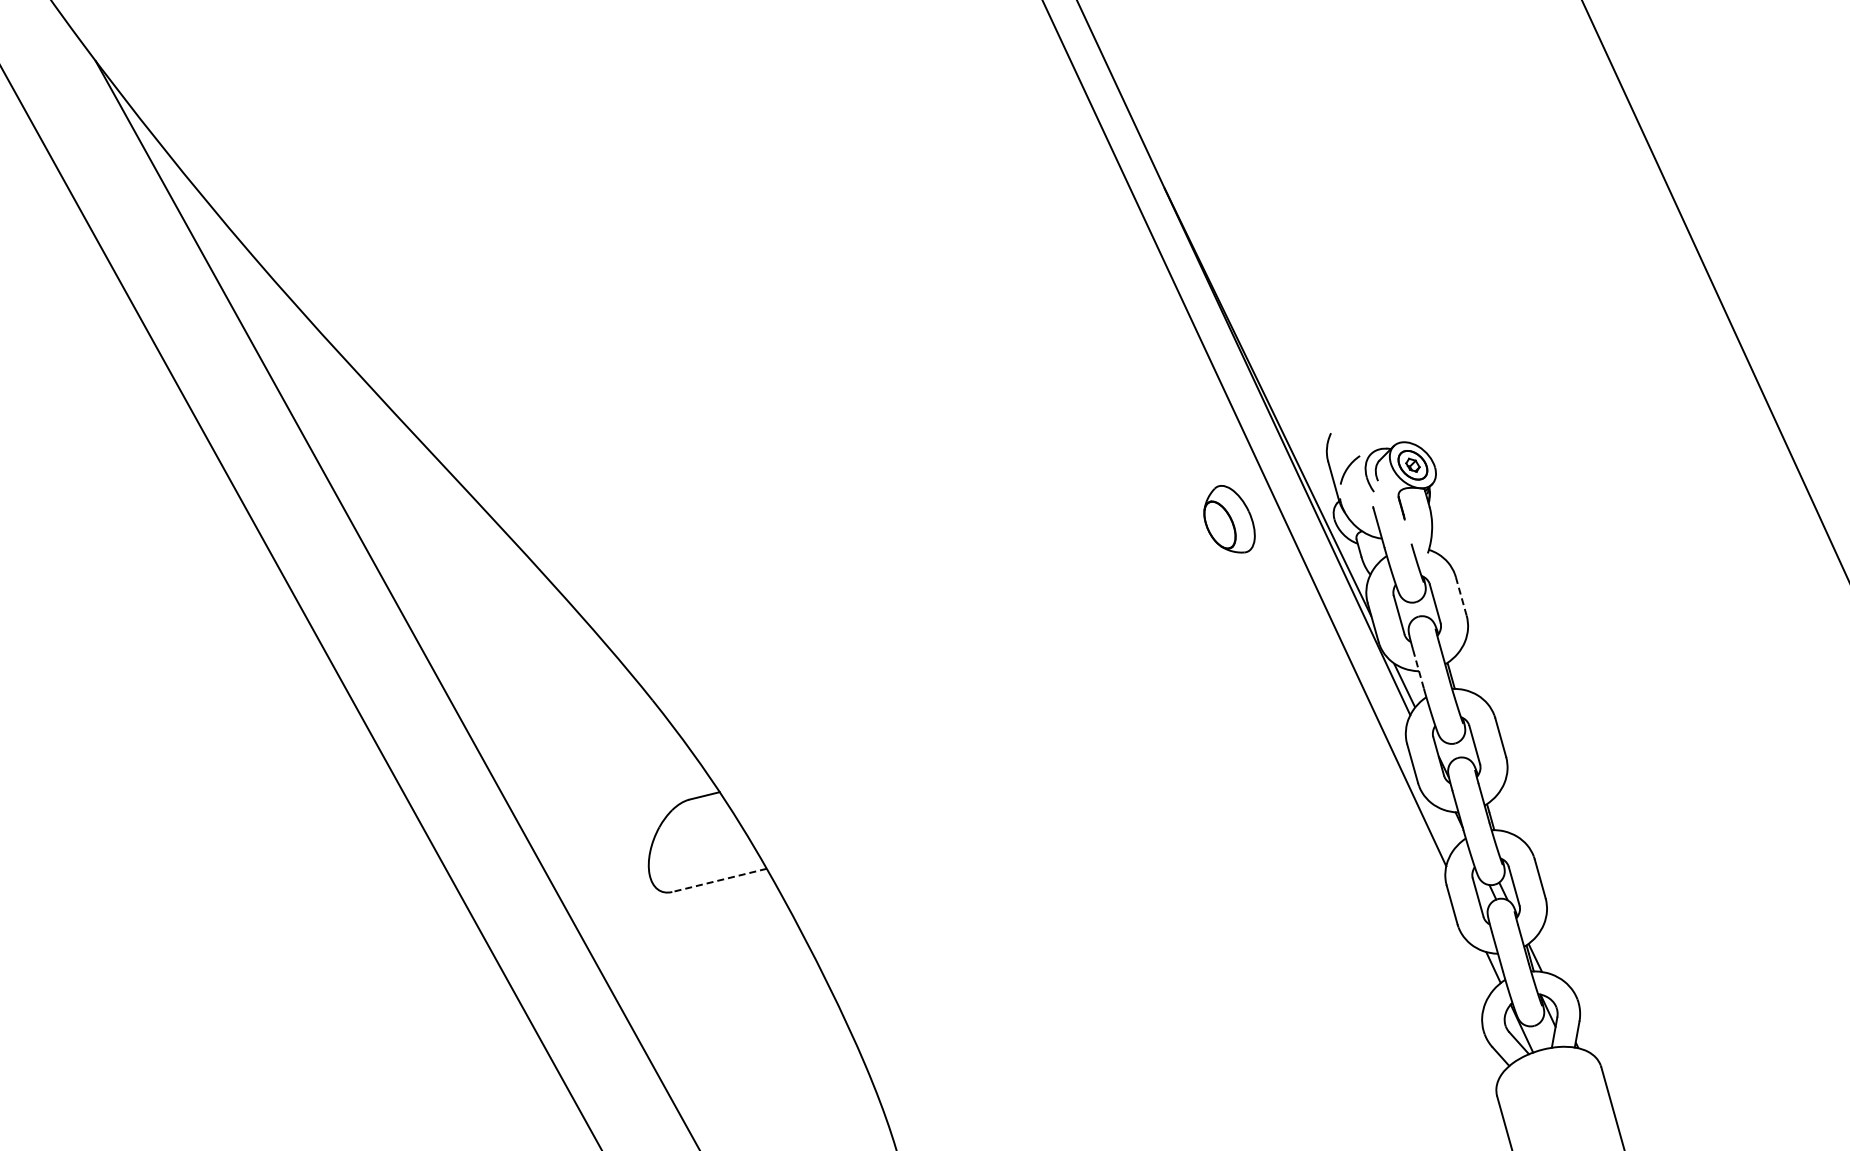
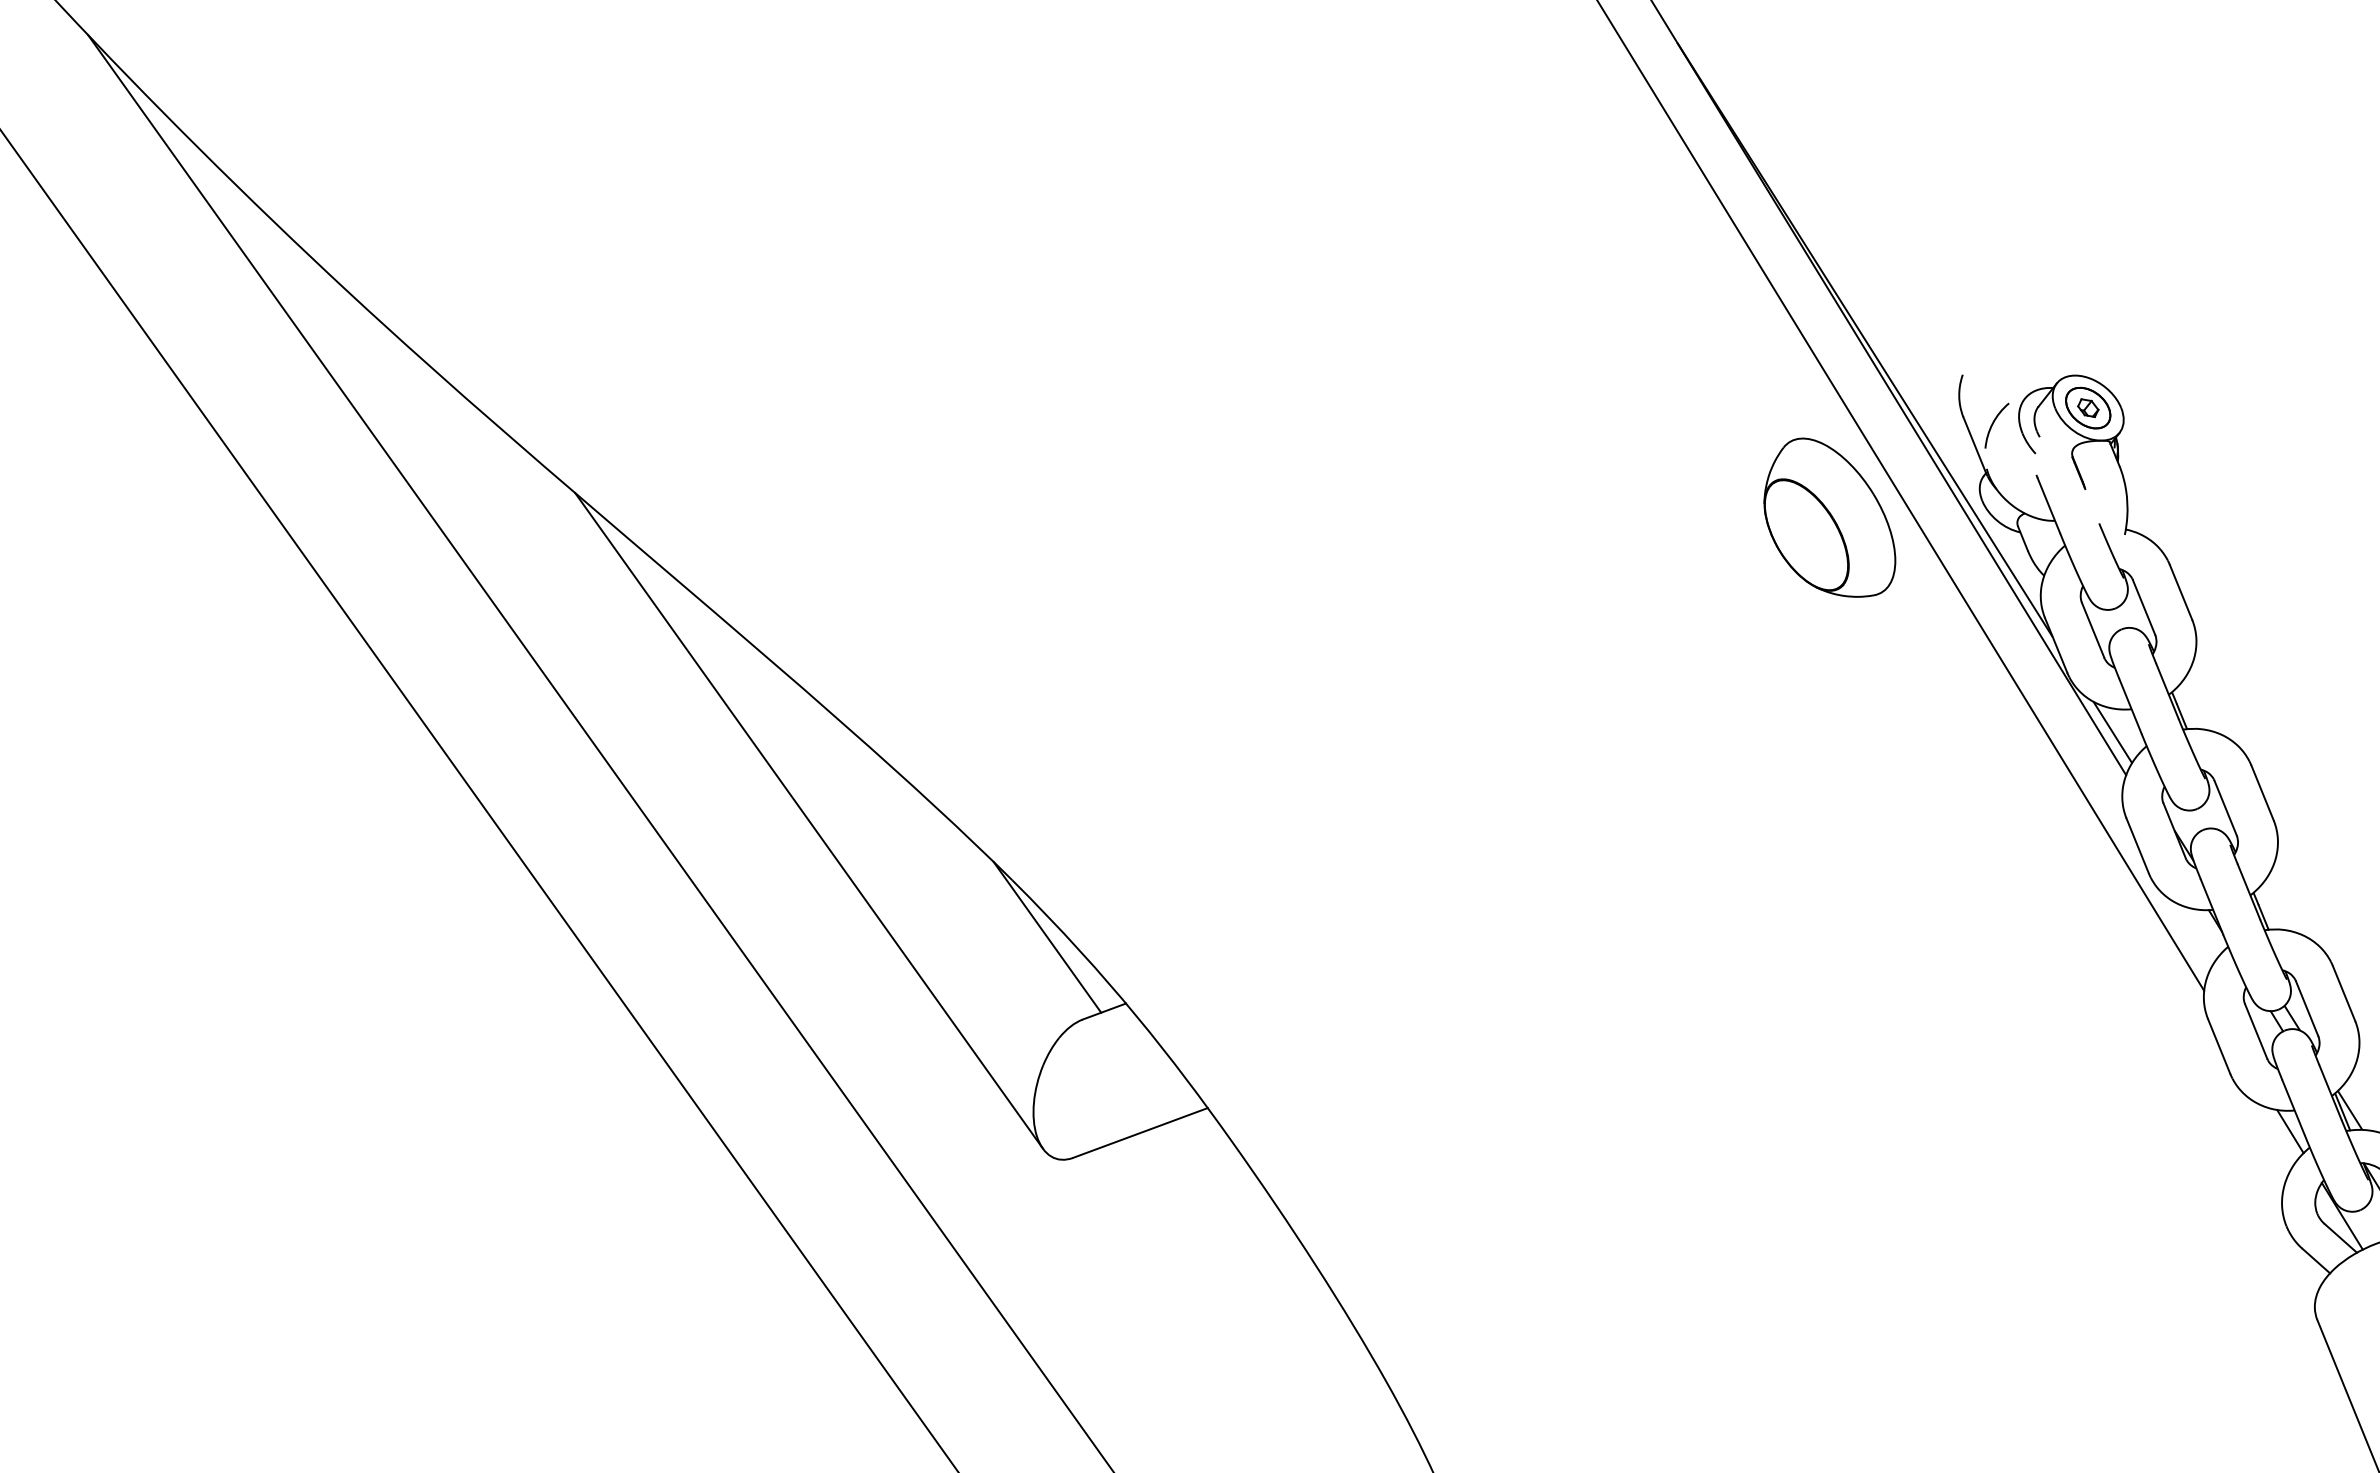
part: (1229, 518) -> (1828, 516), size x1.67
line: (1461, 596) -> (2181, 592), dashed -> solid
line: (520, 644) -> (808, 820), added
line: (1418, 669) -> (2130, 706), dashed -> solid
line: (671, 741) -> (1046, 937), added
line: (719, 880) -> (1140, 1133), dashed -> solid

